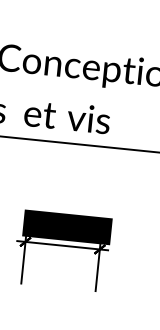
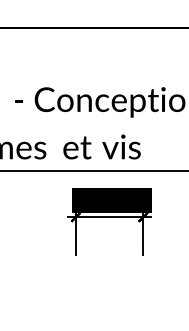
part: (62, 250) -> (109, 221), moved

